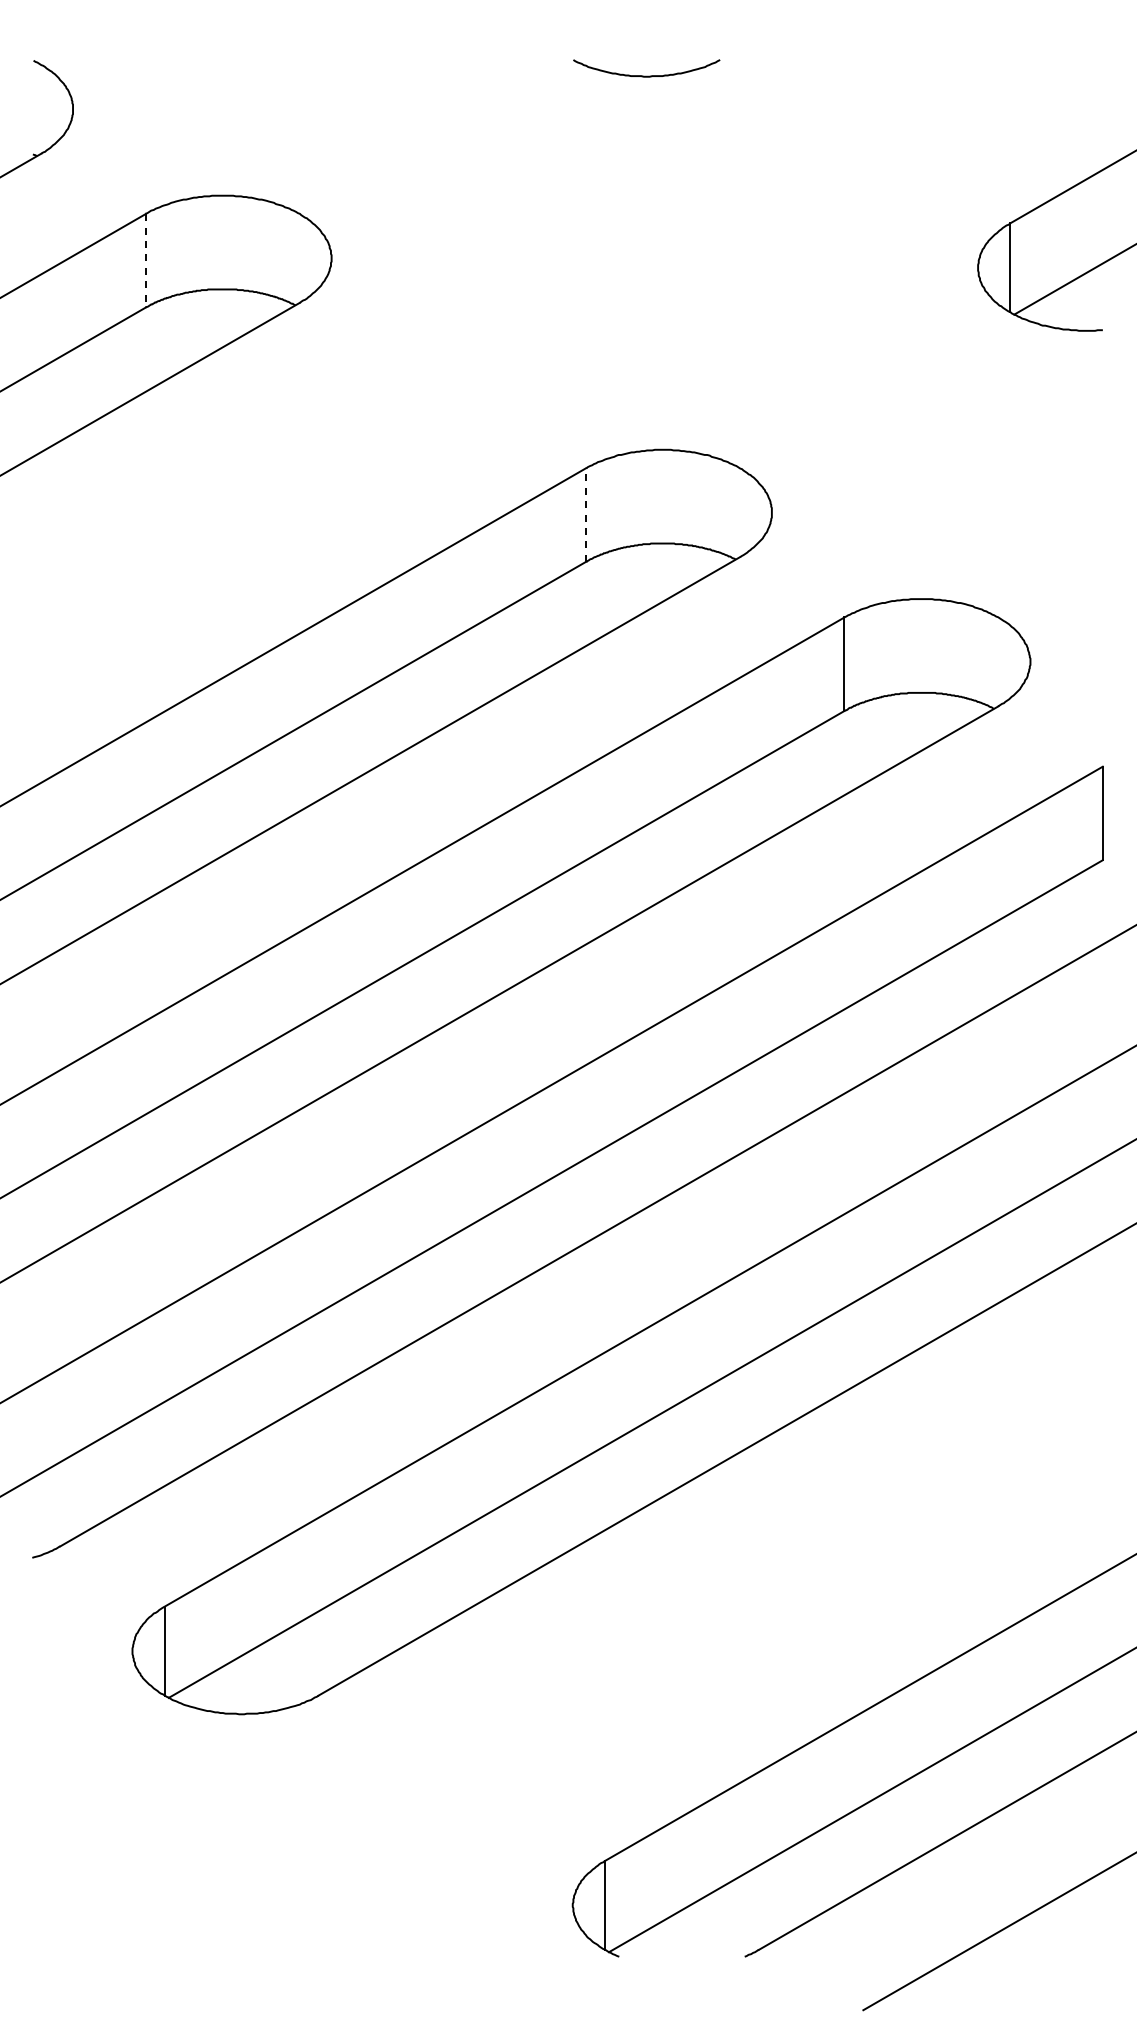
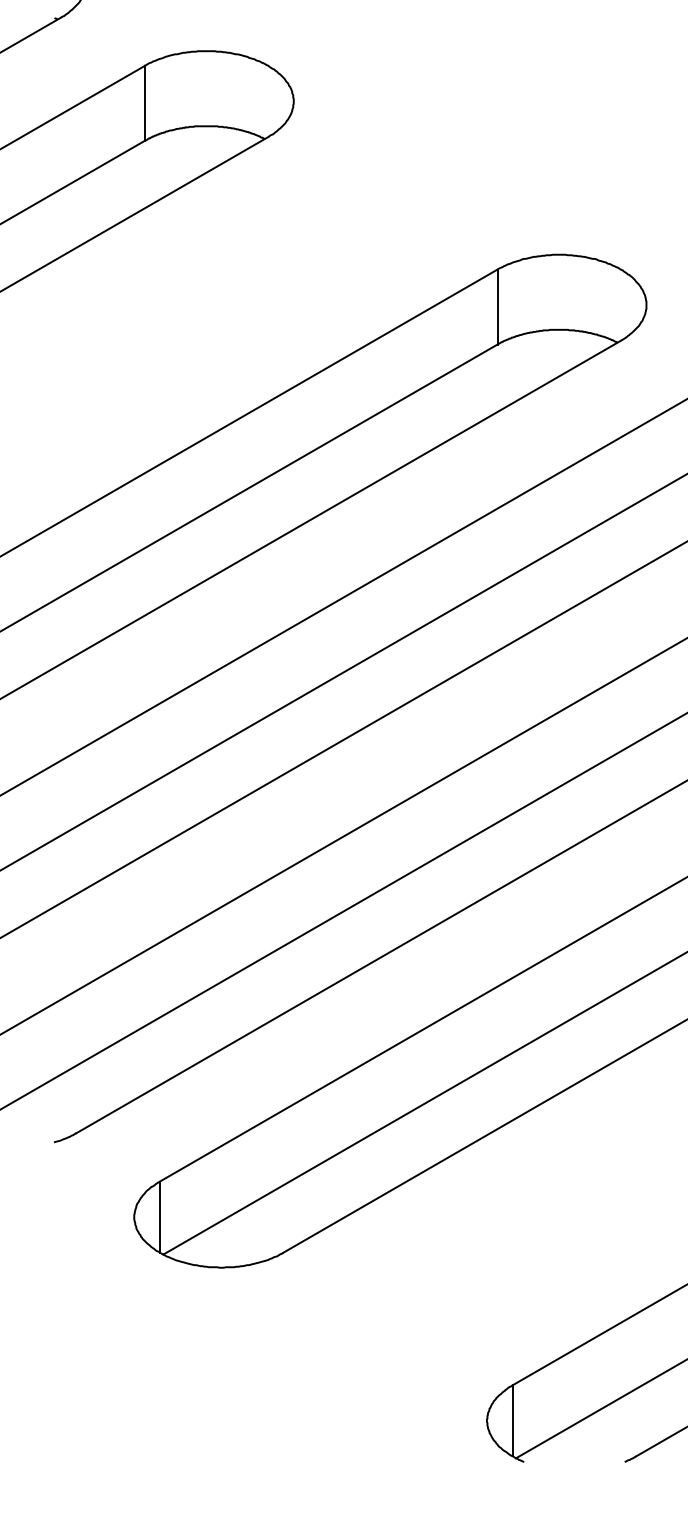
line: (145, 260) -> (144, 103), dashed -> solid
line: (586, 515) -> (497, 307), dashed -> solid

